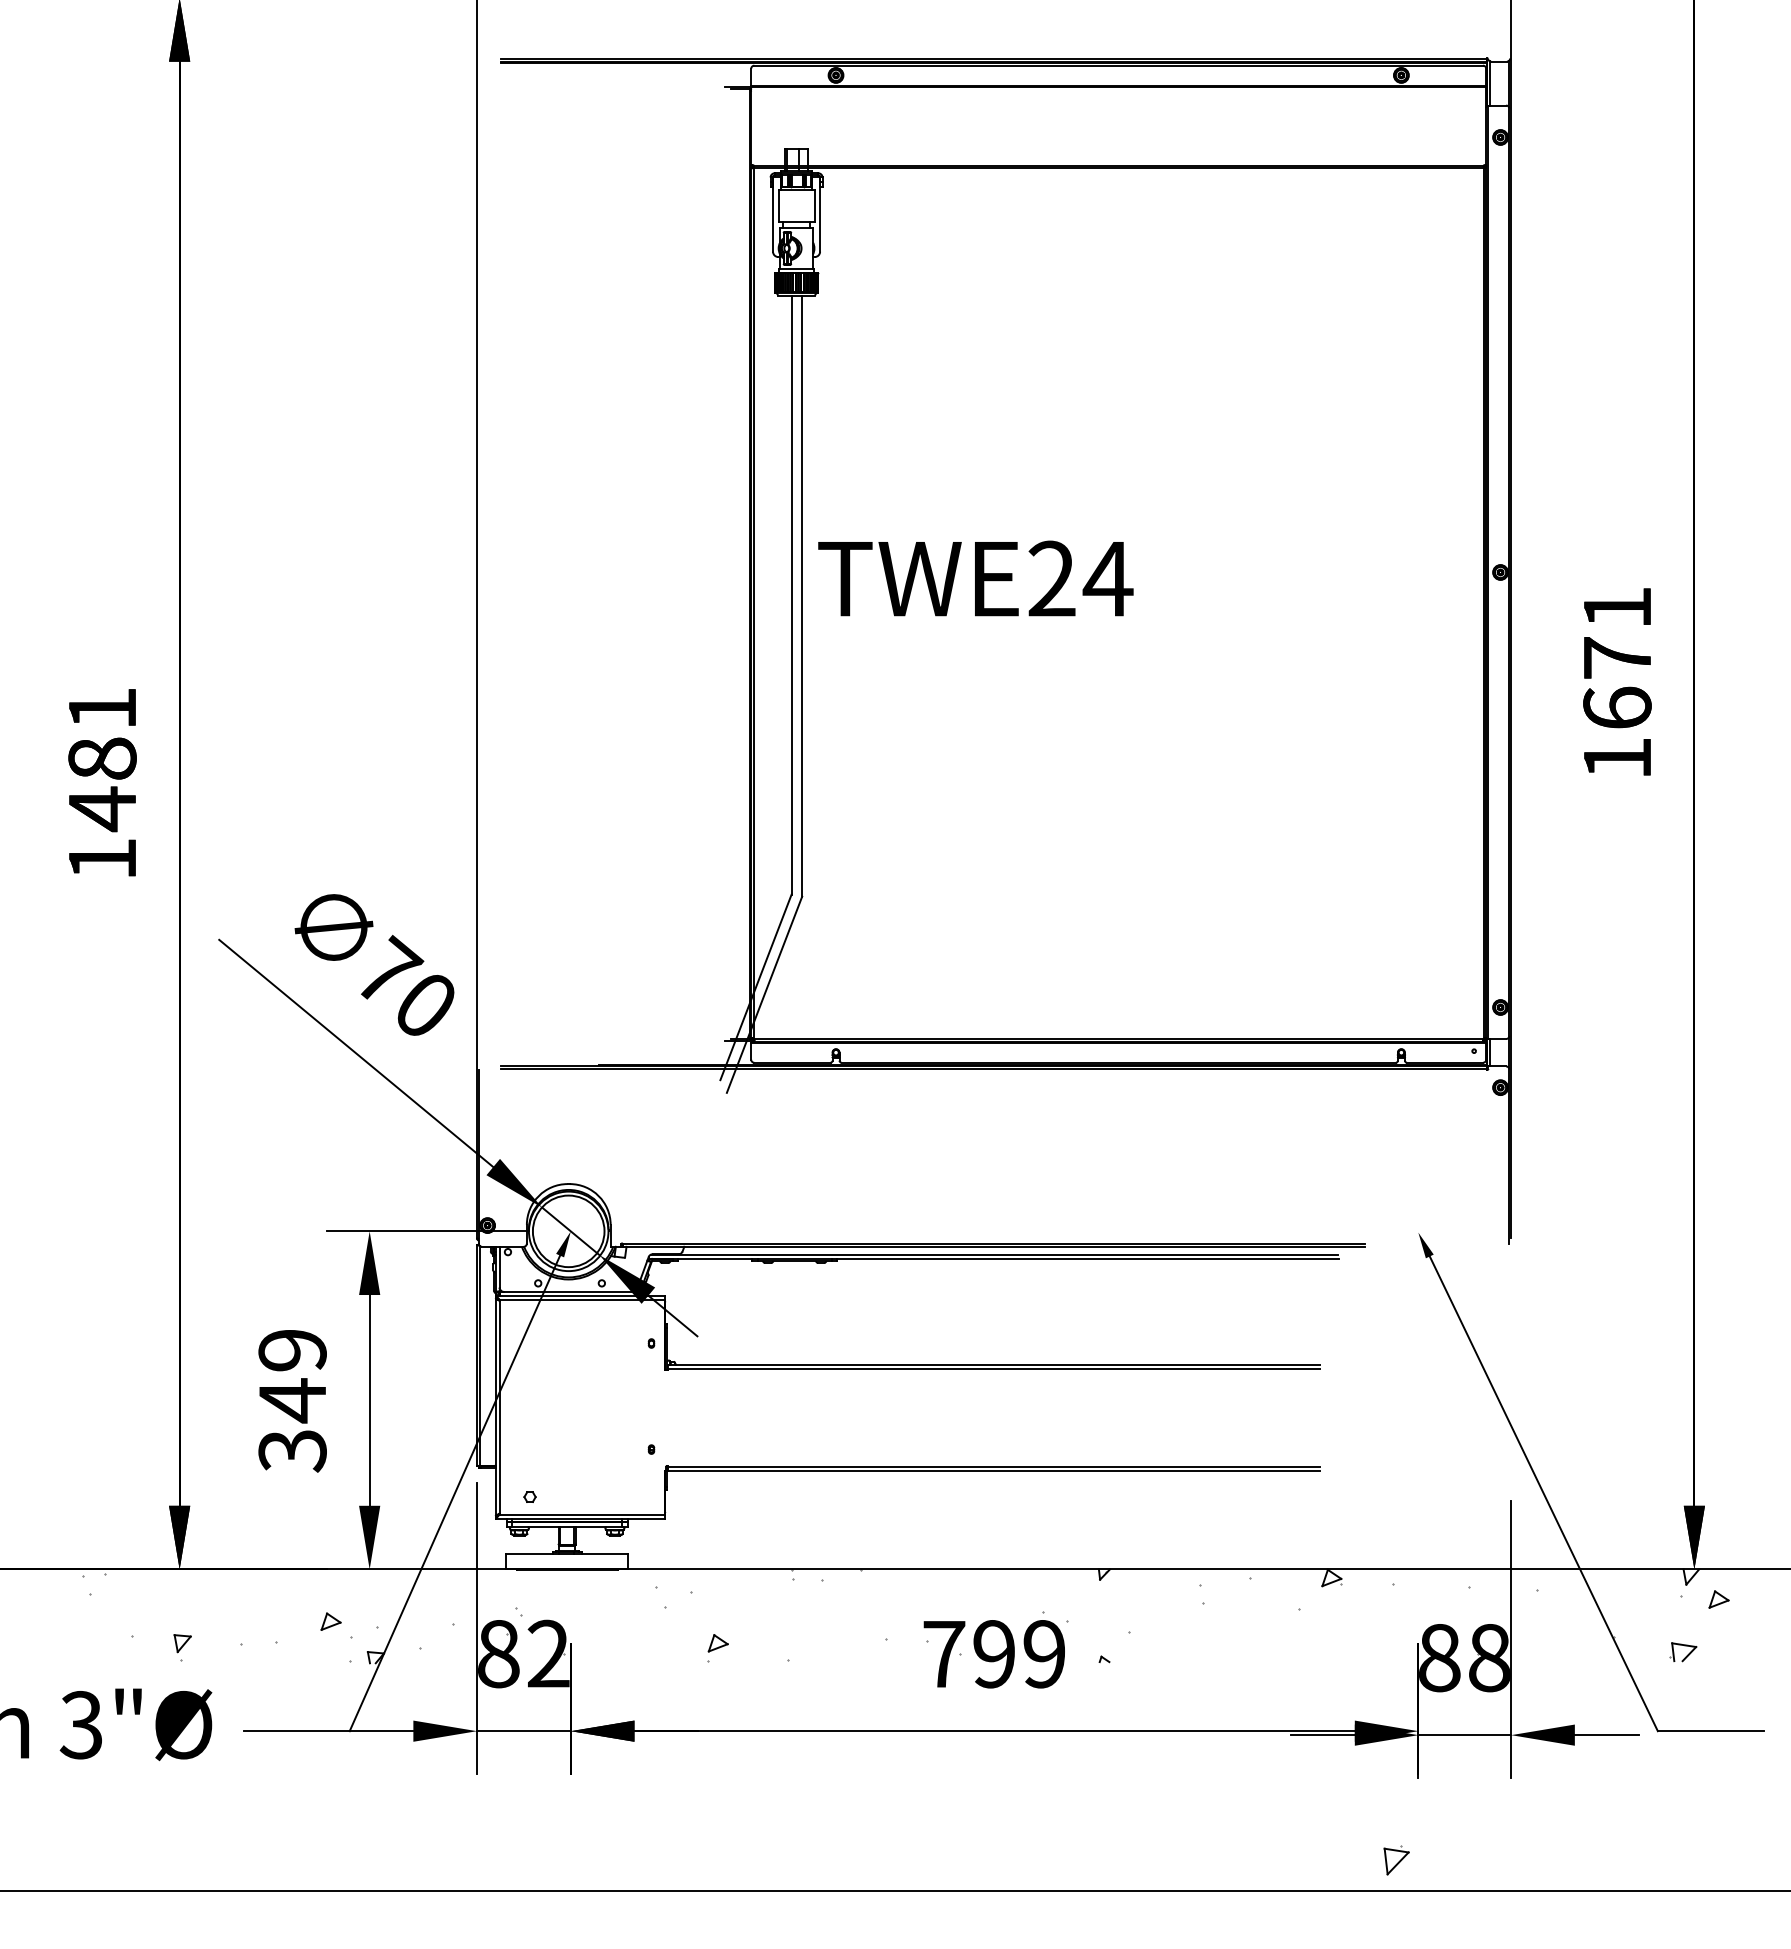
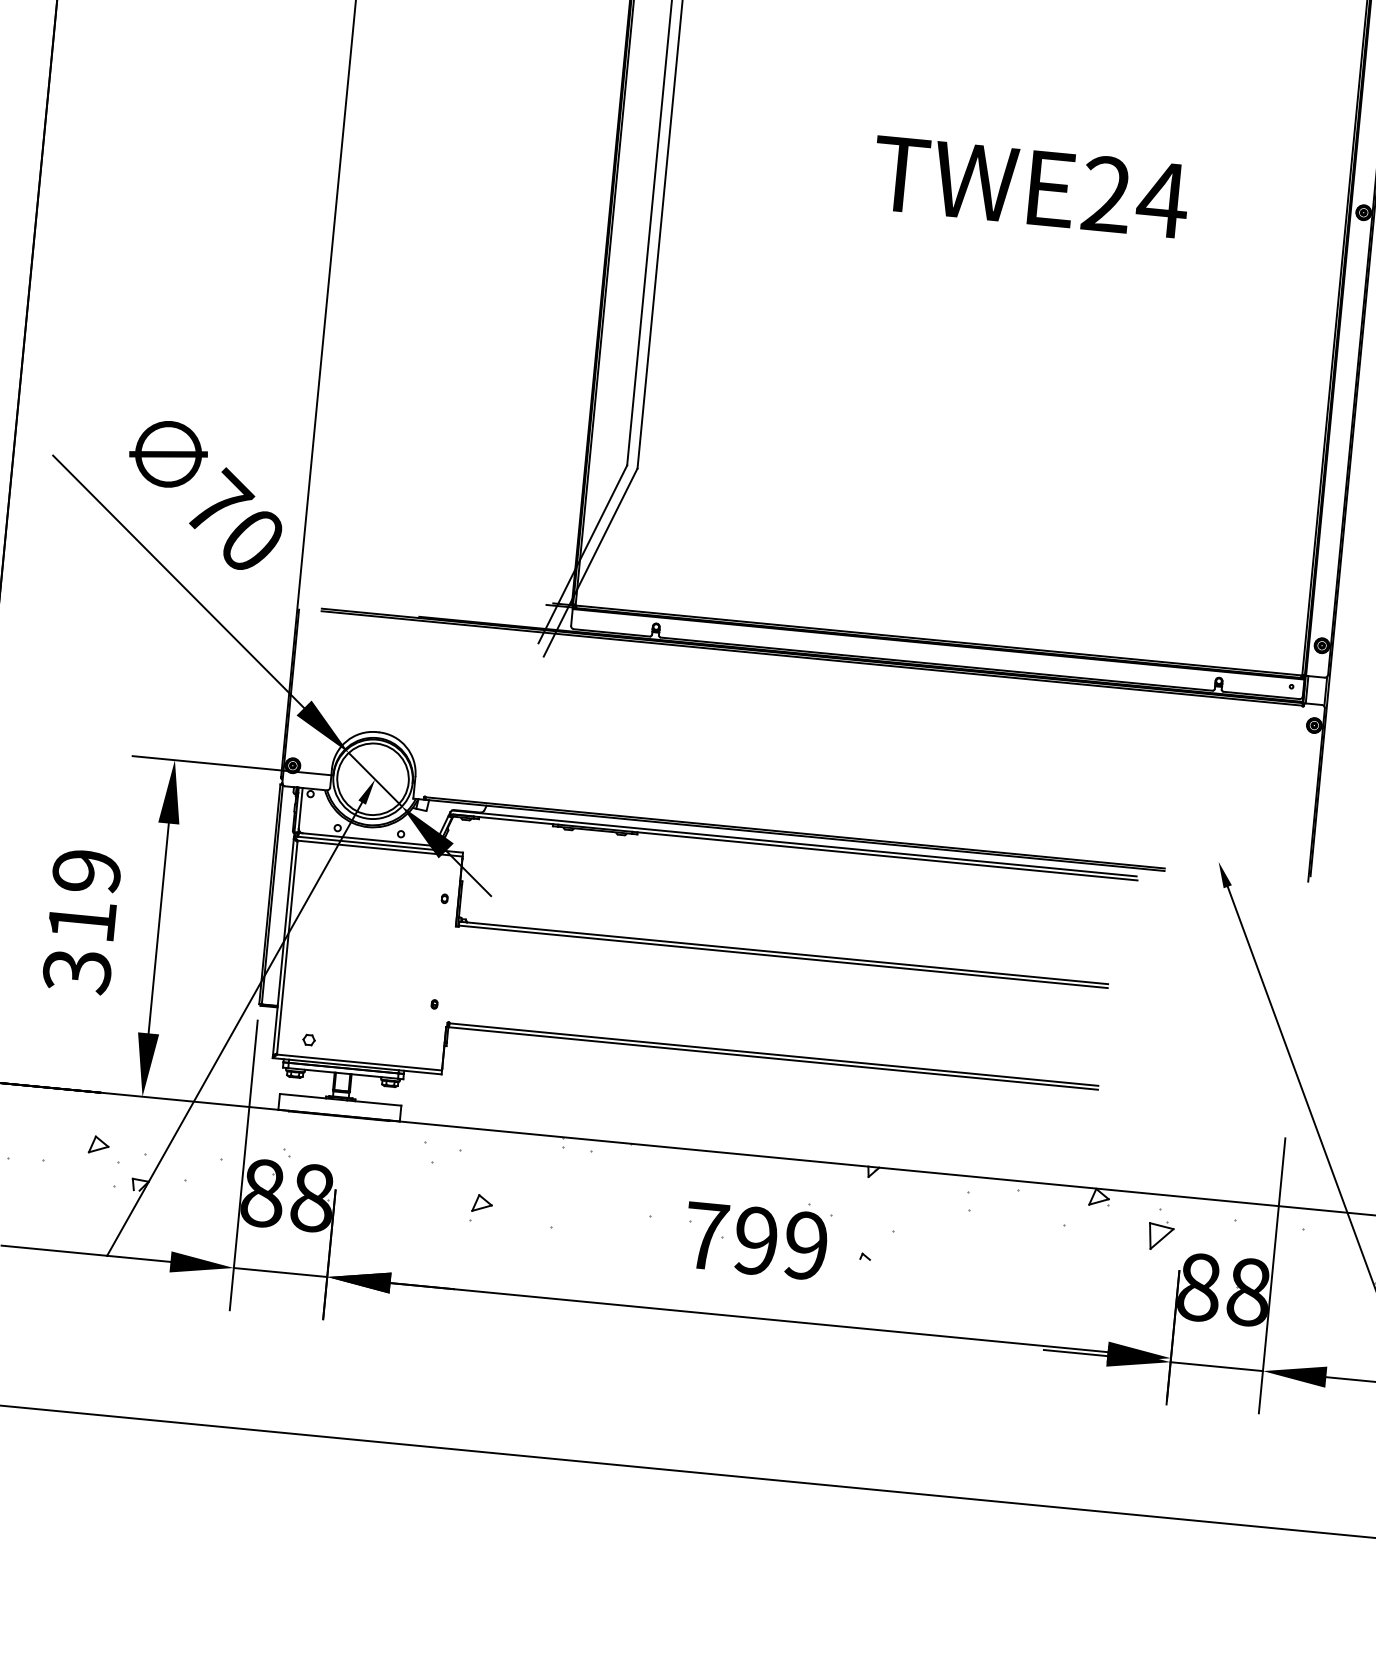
text: (975, 578) -> (1030, 186), moved
text: (292, 1400) -> (81, 921), 349 -> 319
text: (548, 1653) -> (312, 1197), 82 -> 88
part: (1396, 1860) -> (1160, 1236), moved

